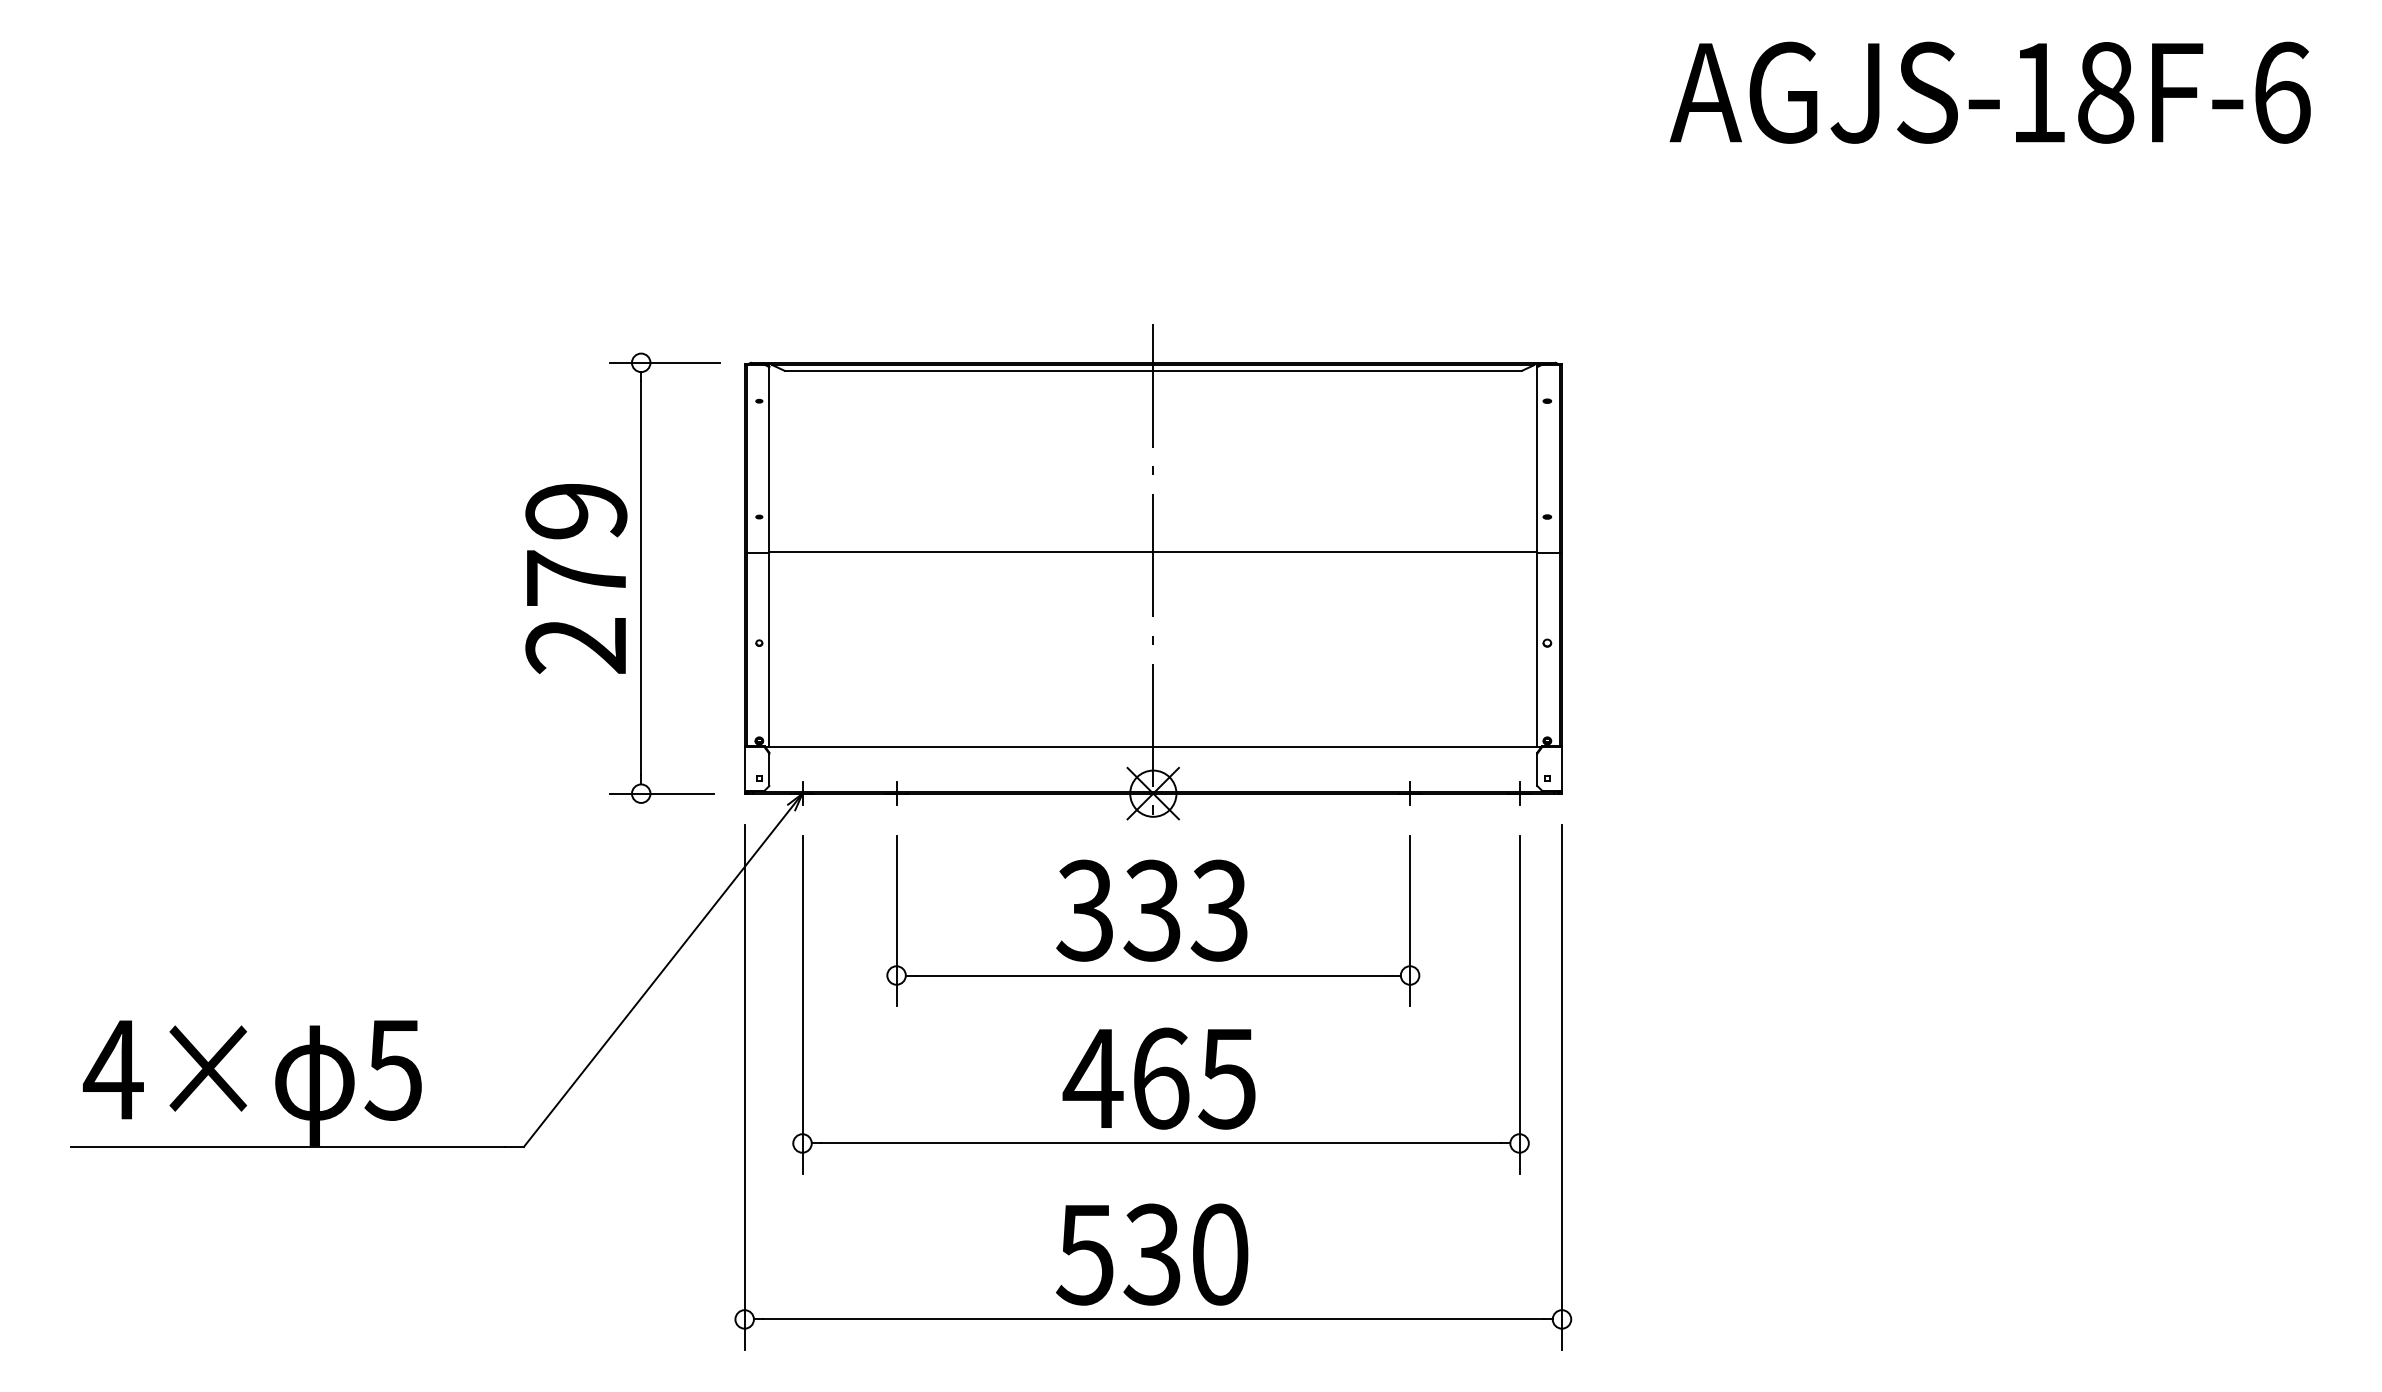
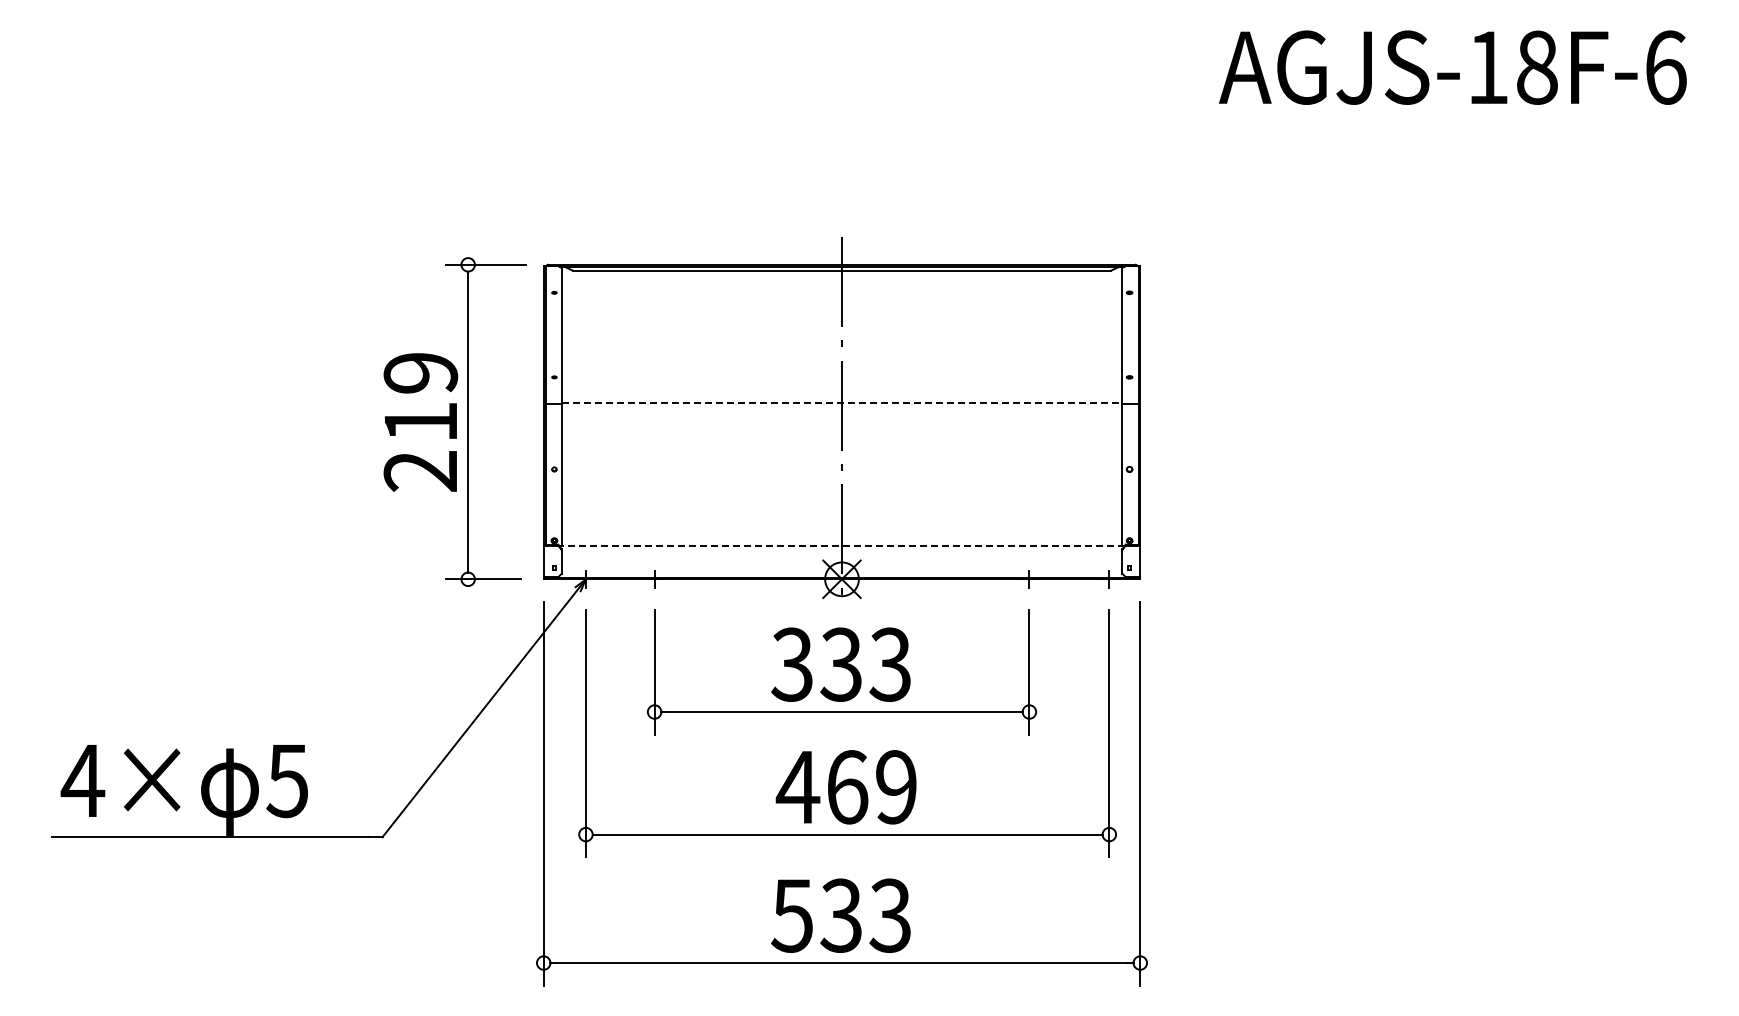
line: (1154, 552) -> (842, 403), solid -> dashed
text: (575, 577) -> (420, 421), 279 -> 219
line: (1152, 747) -> (841, 545), solid -> dashed
text: (1226, 1078) -> (895, 787), 465 -> 469
text: (1219, 1254) -> (890, 915), 530 -> 533

